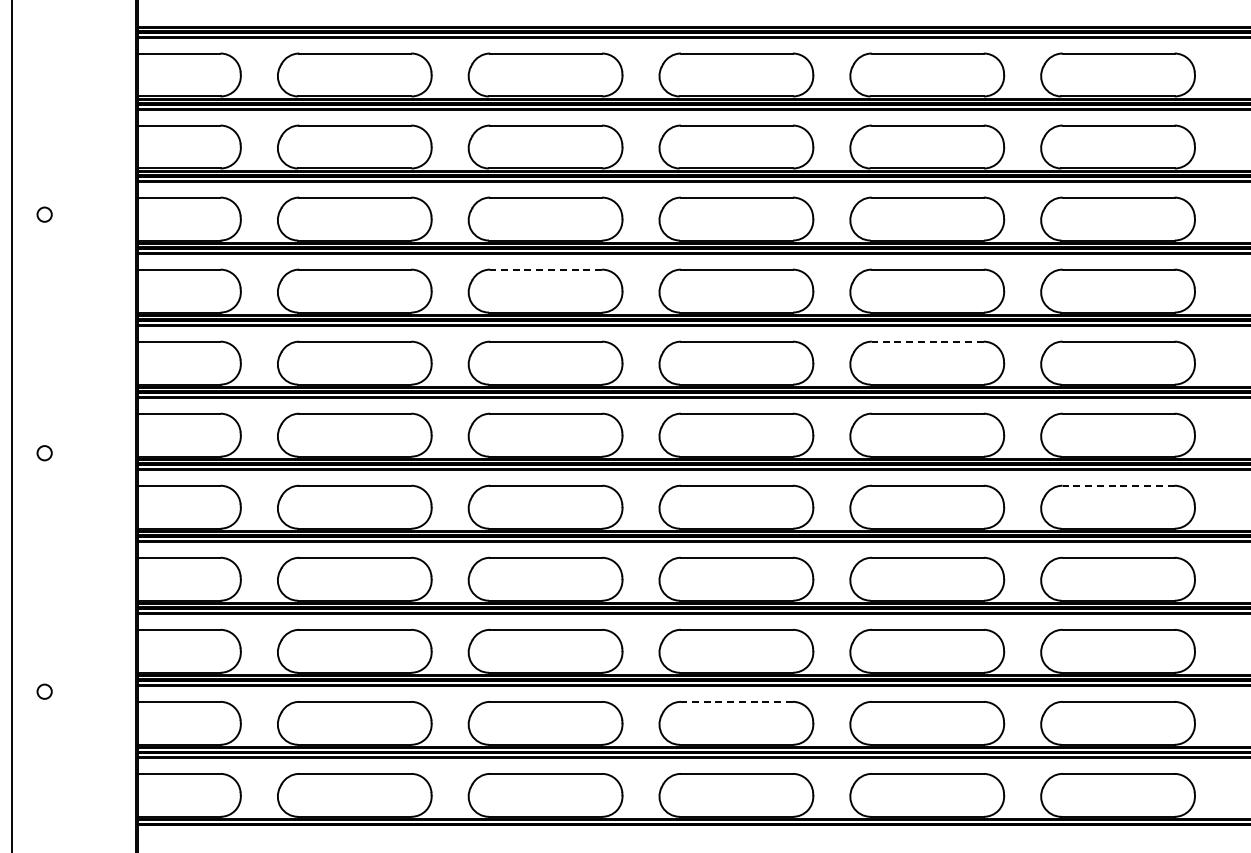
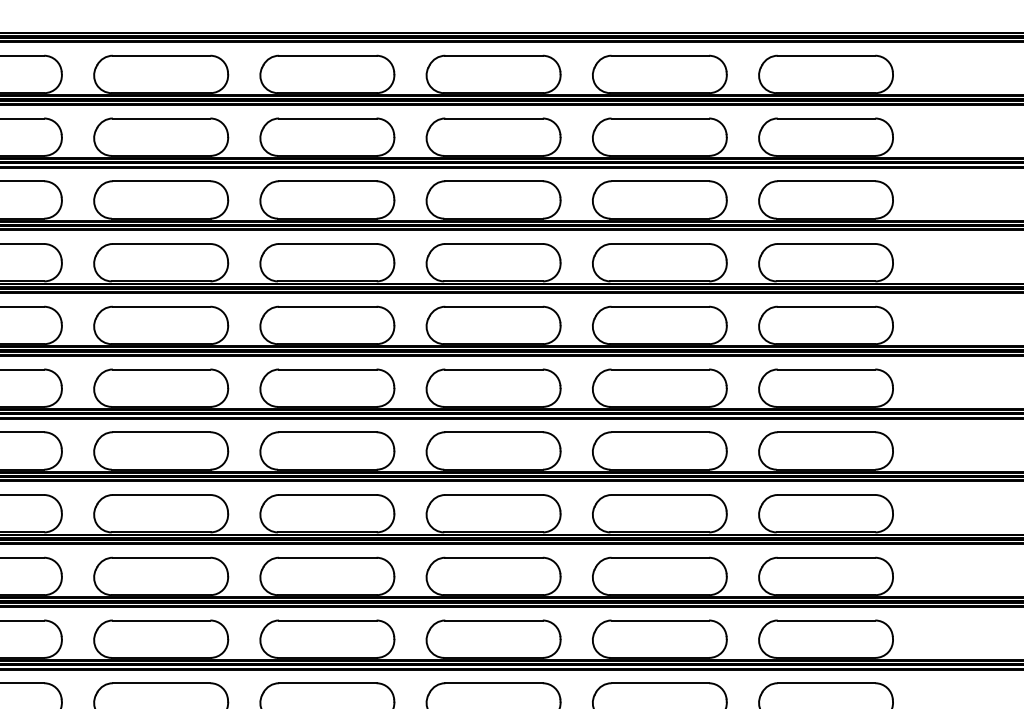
line: (546, 269) -> (328, 243), dashed -> solid
line: (927, 341) -> (660, 306), dashed -> solid
line: (1118, 485) -> (826, 432), dashed -> solid
line: (736, 701) -> (493, 620), dashed -> solid

